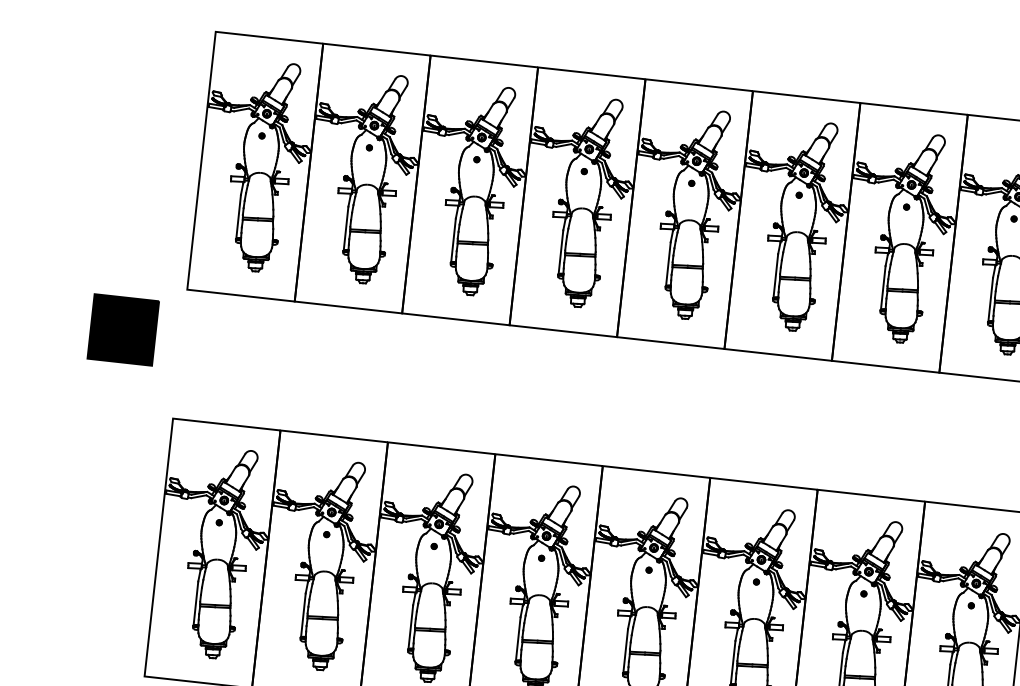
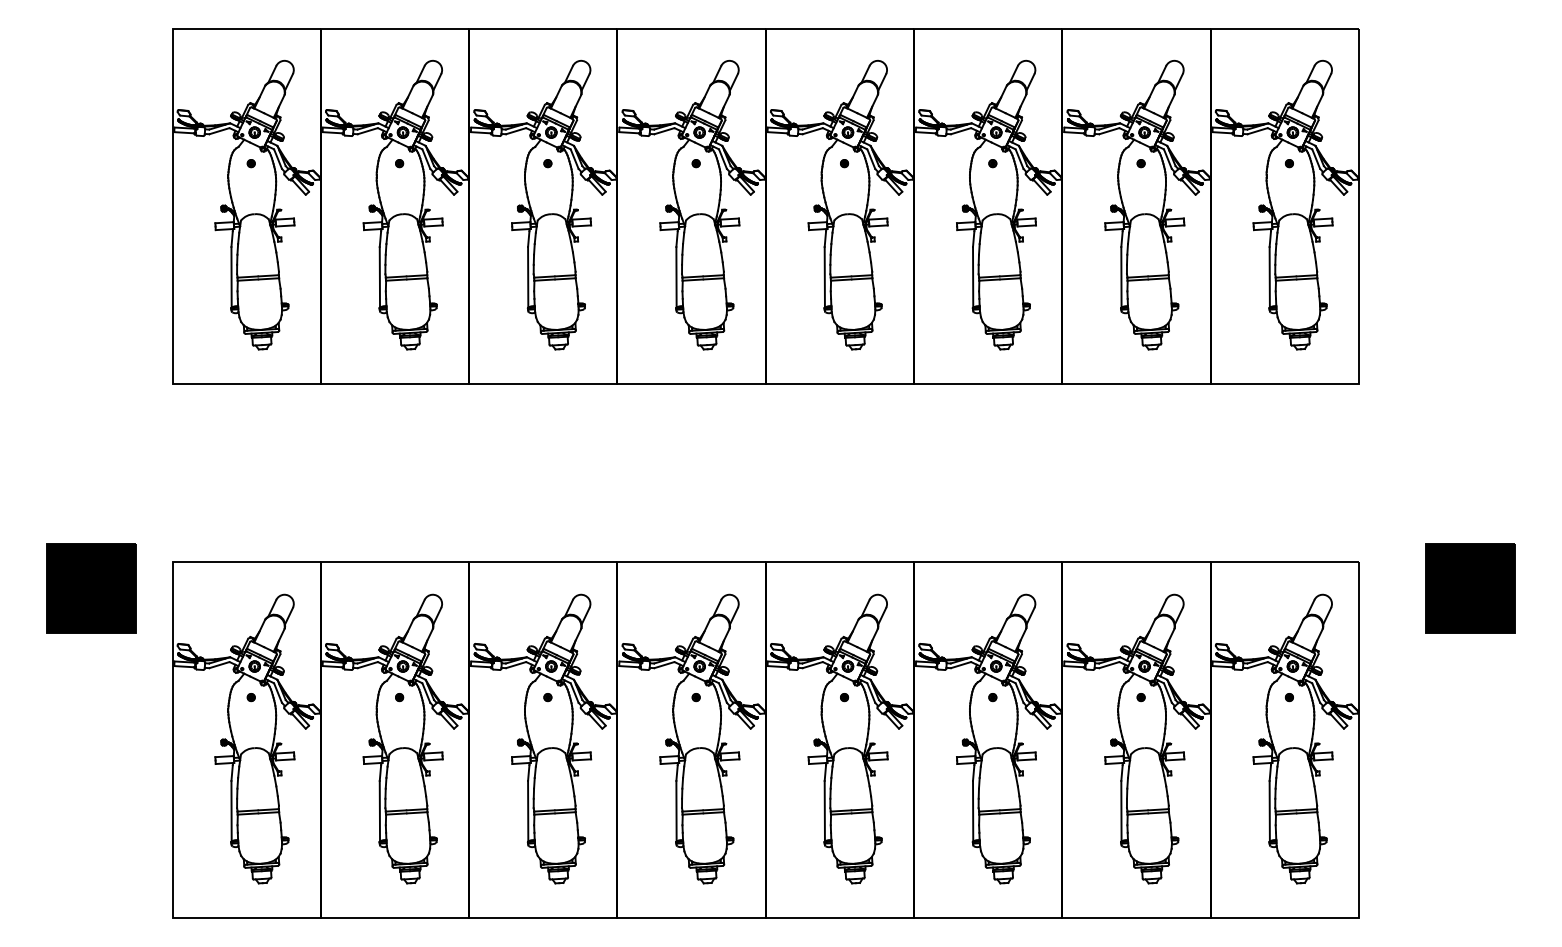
part: (123, 330) -> (91, 588), moved

